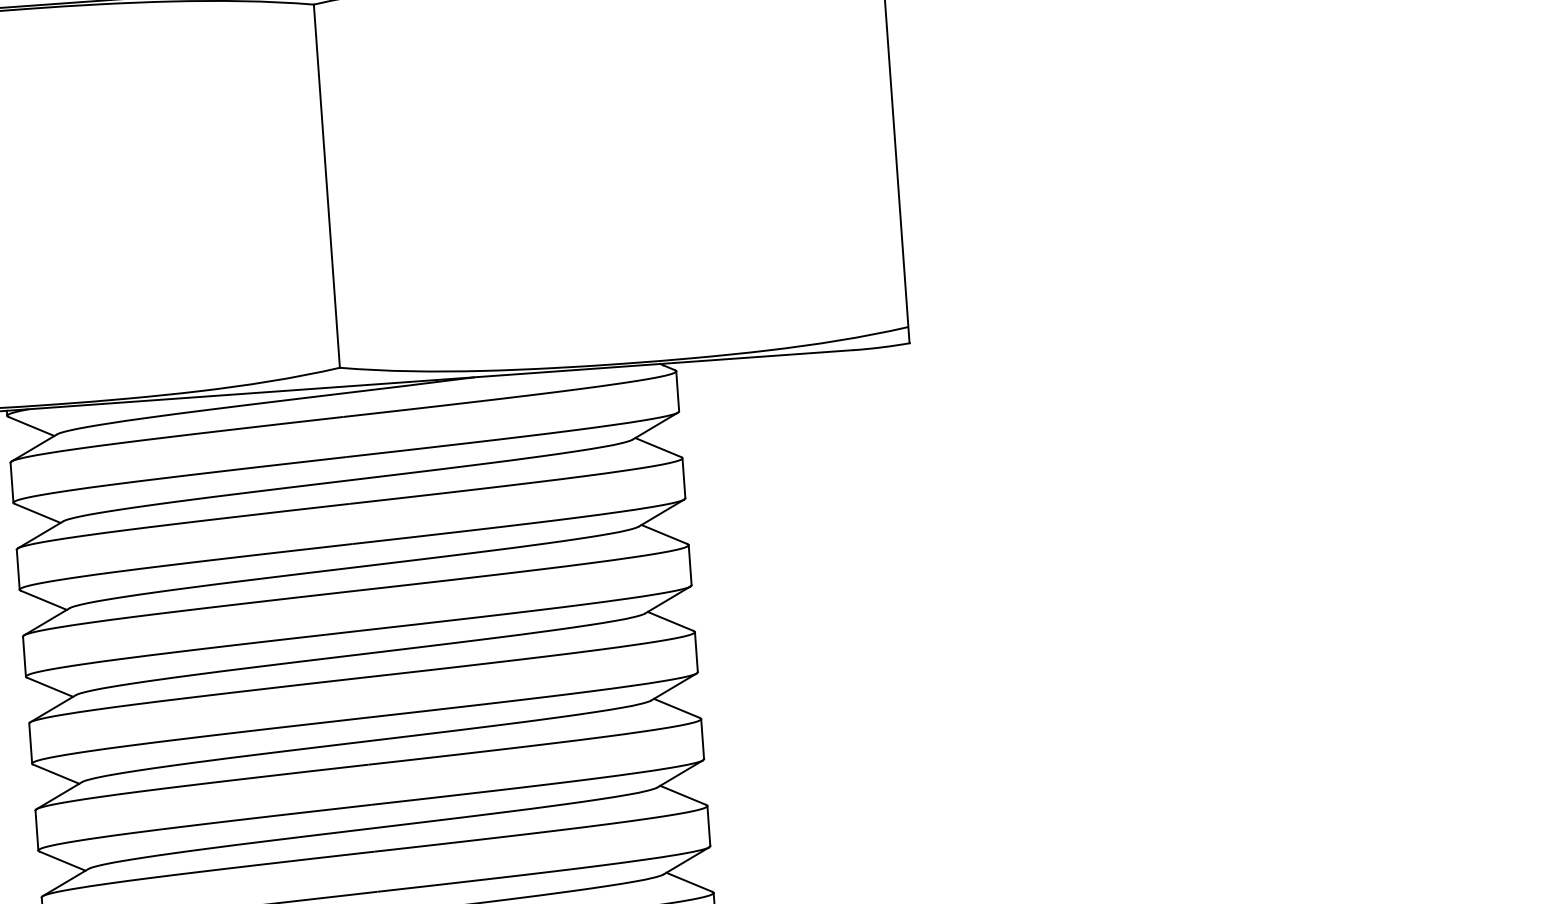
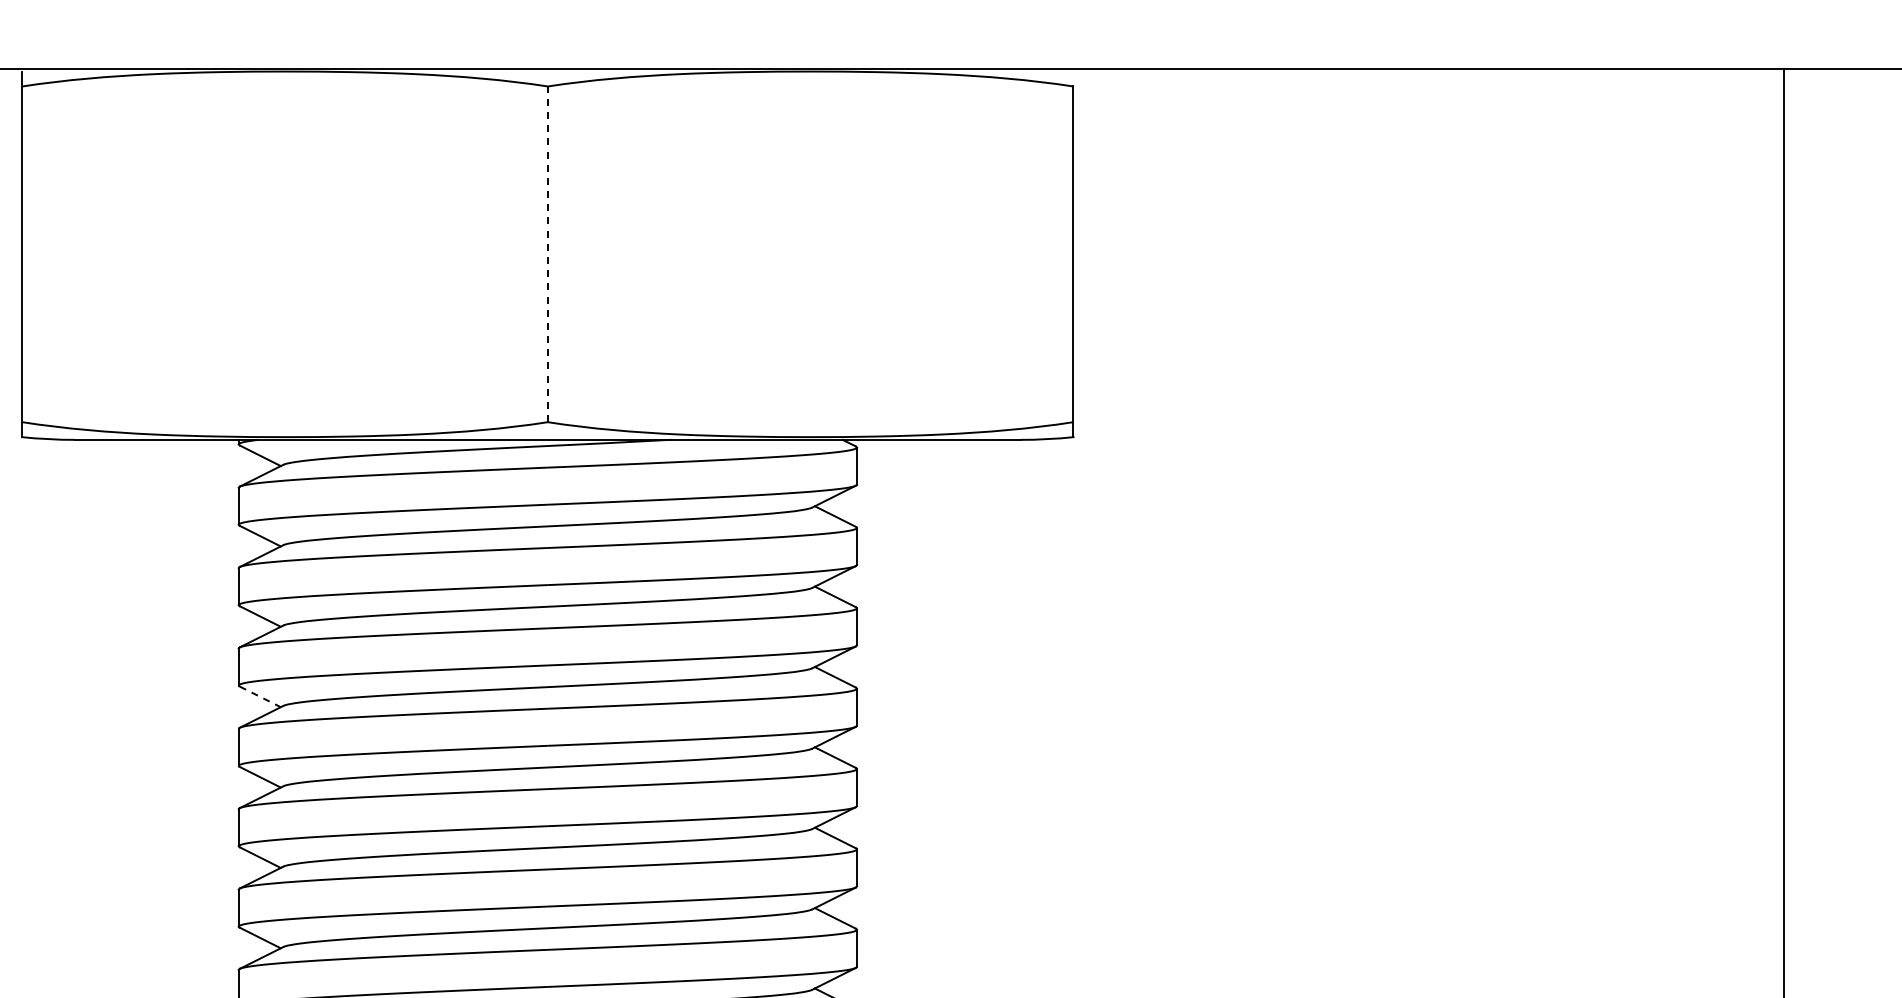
line: (326, 186) -> (547, 254), solid -> dashed
line: (50, 686) -> (260, 696), solid -> dashed

